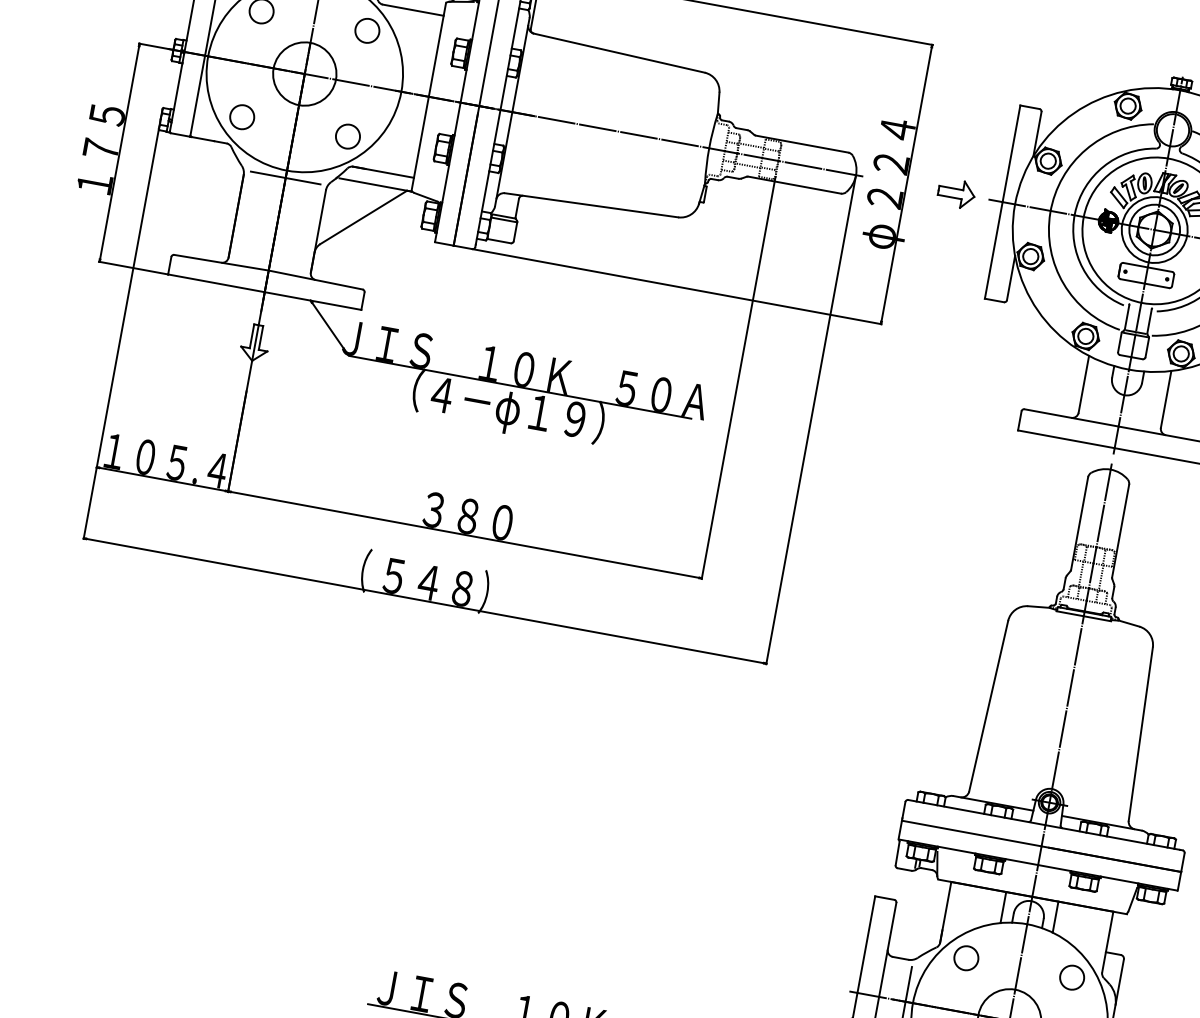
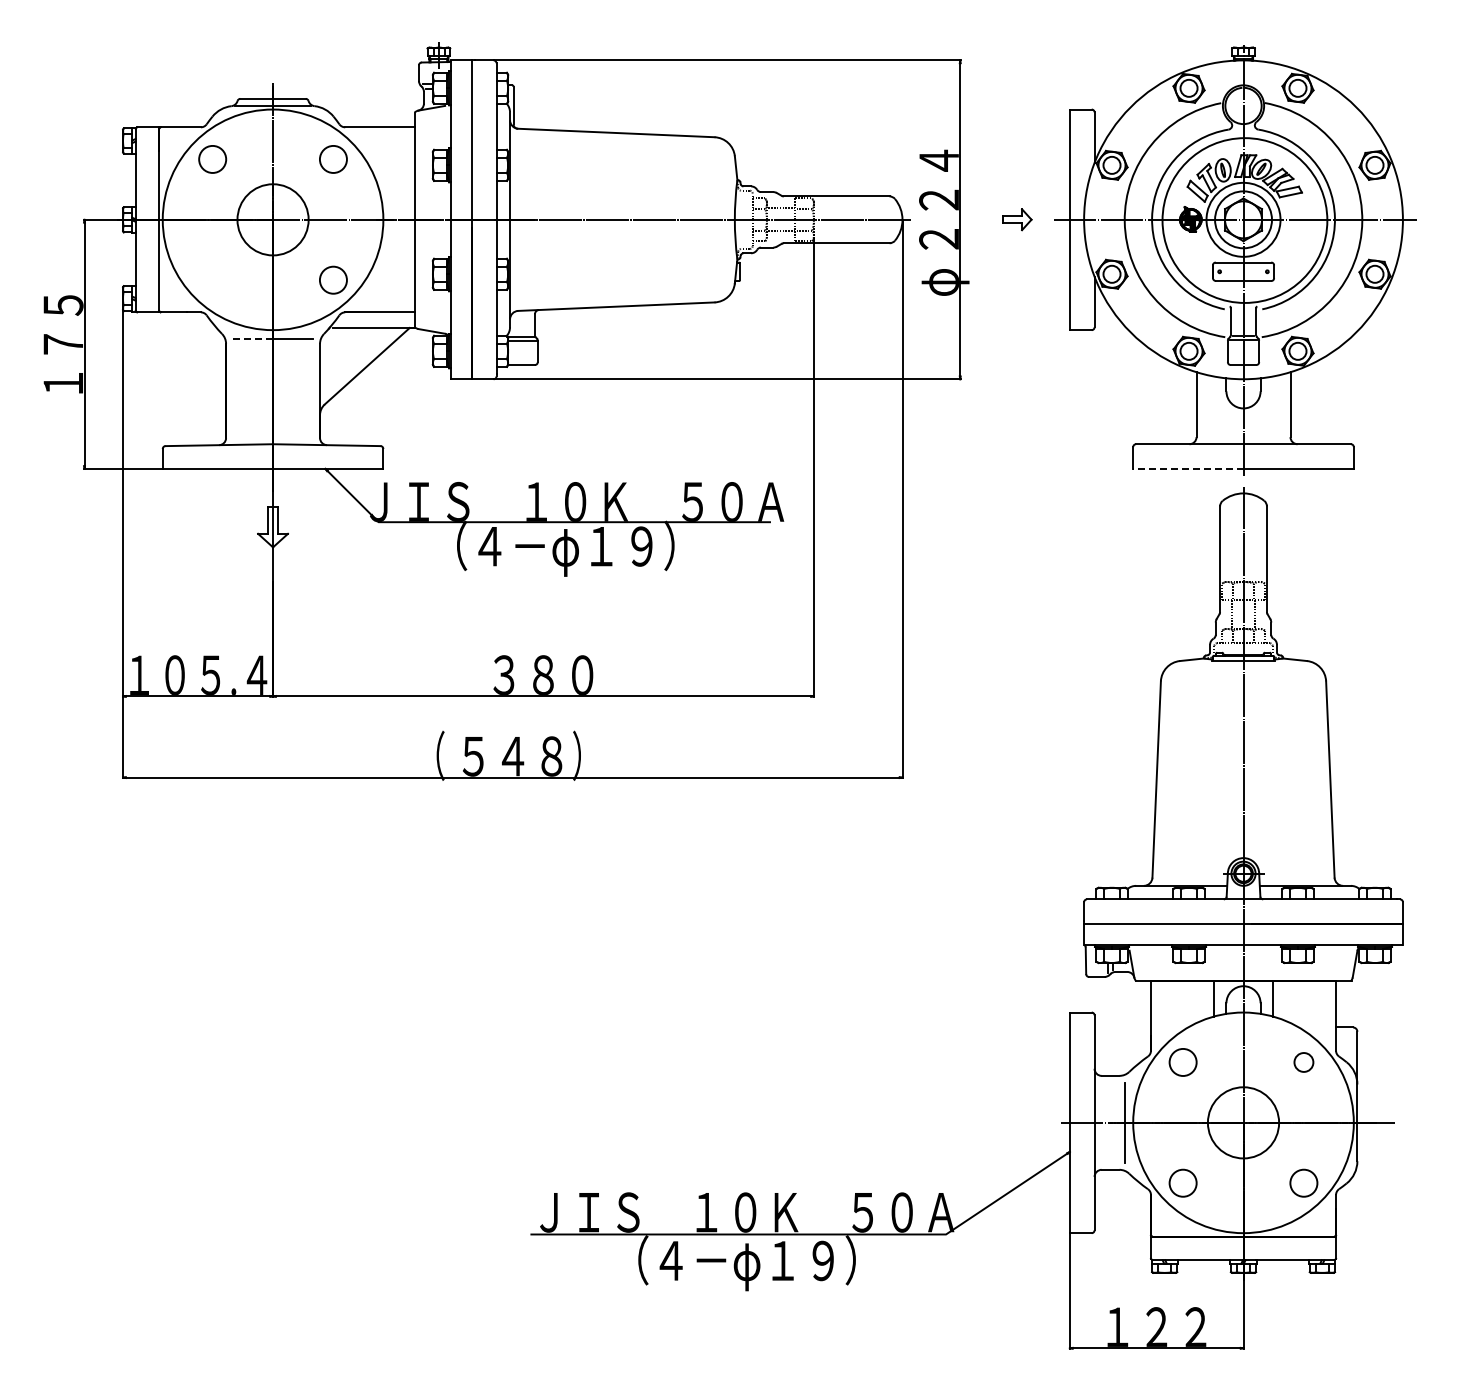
circle: (242, 116) -> (212, 279), removed
line: (268, 174) -> (253, 338), solid -> dashed
part: (956, 193) -> (1017, 219), size x0.7
line: (1065, 438) -> (1187, 468), solid -> dashed
circle: (1071, 977) -> (1303, 1062), size x0.7

